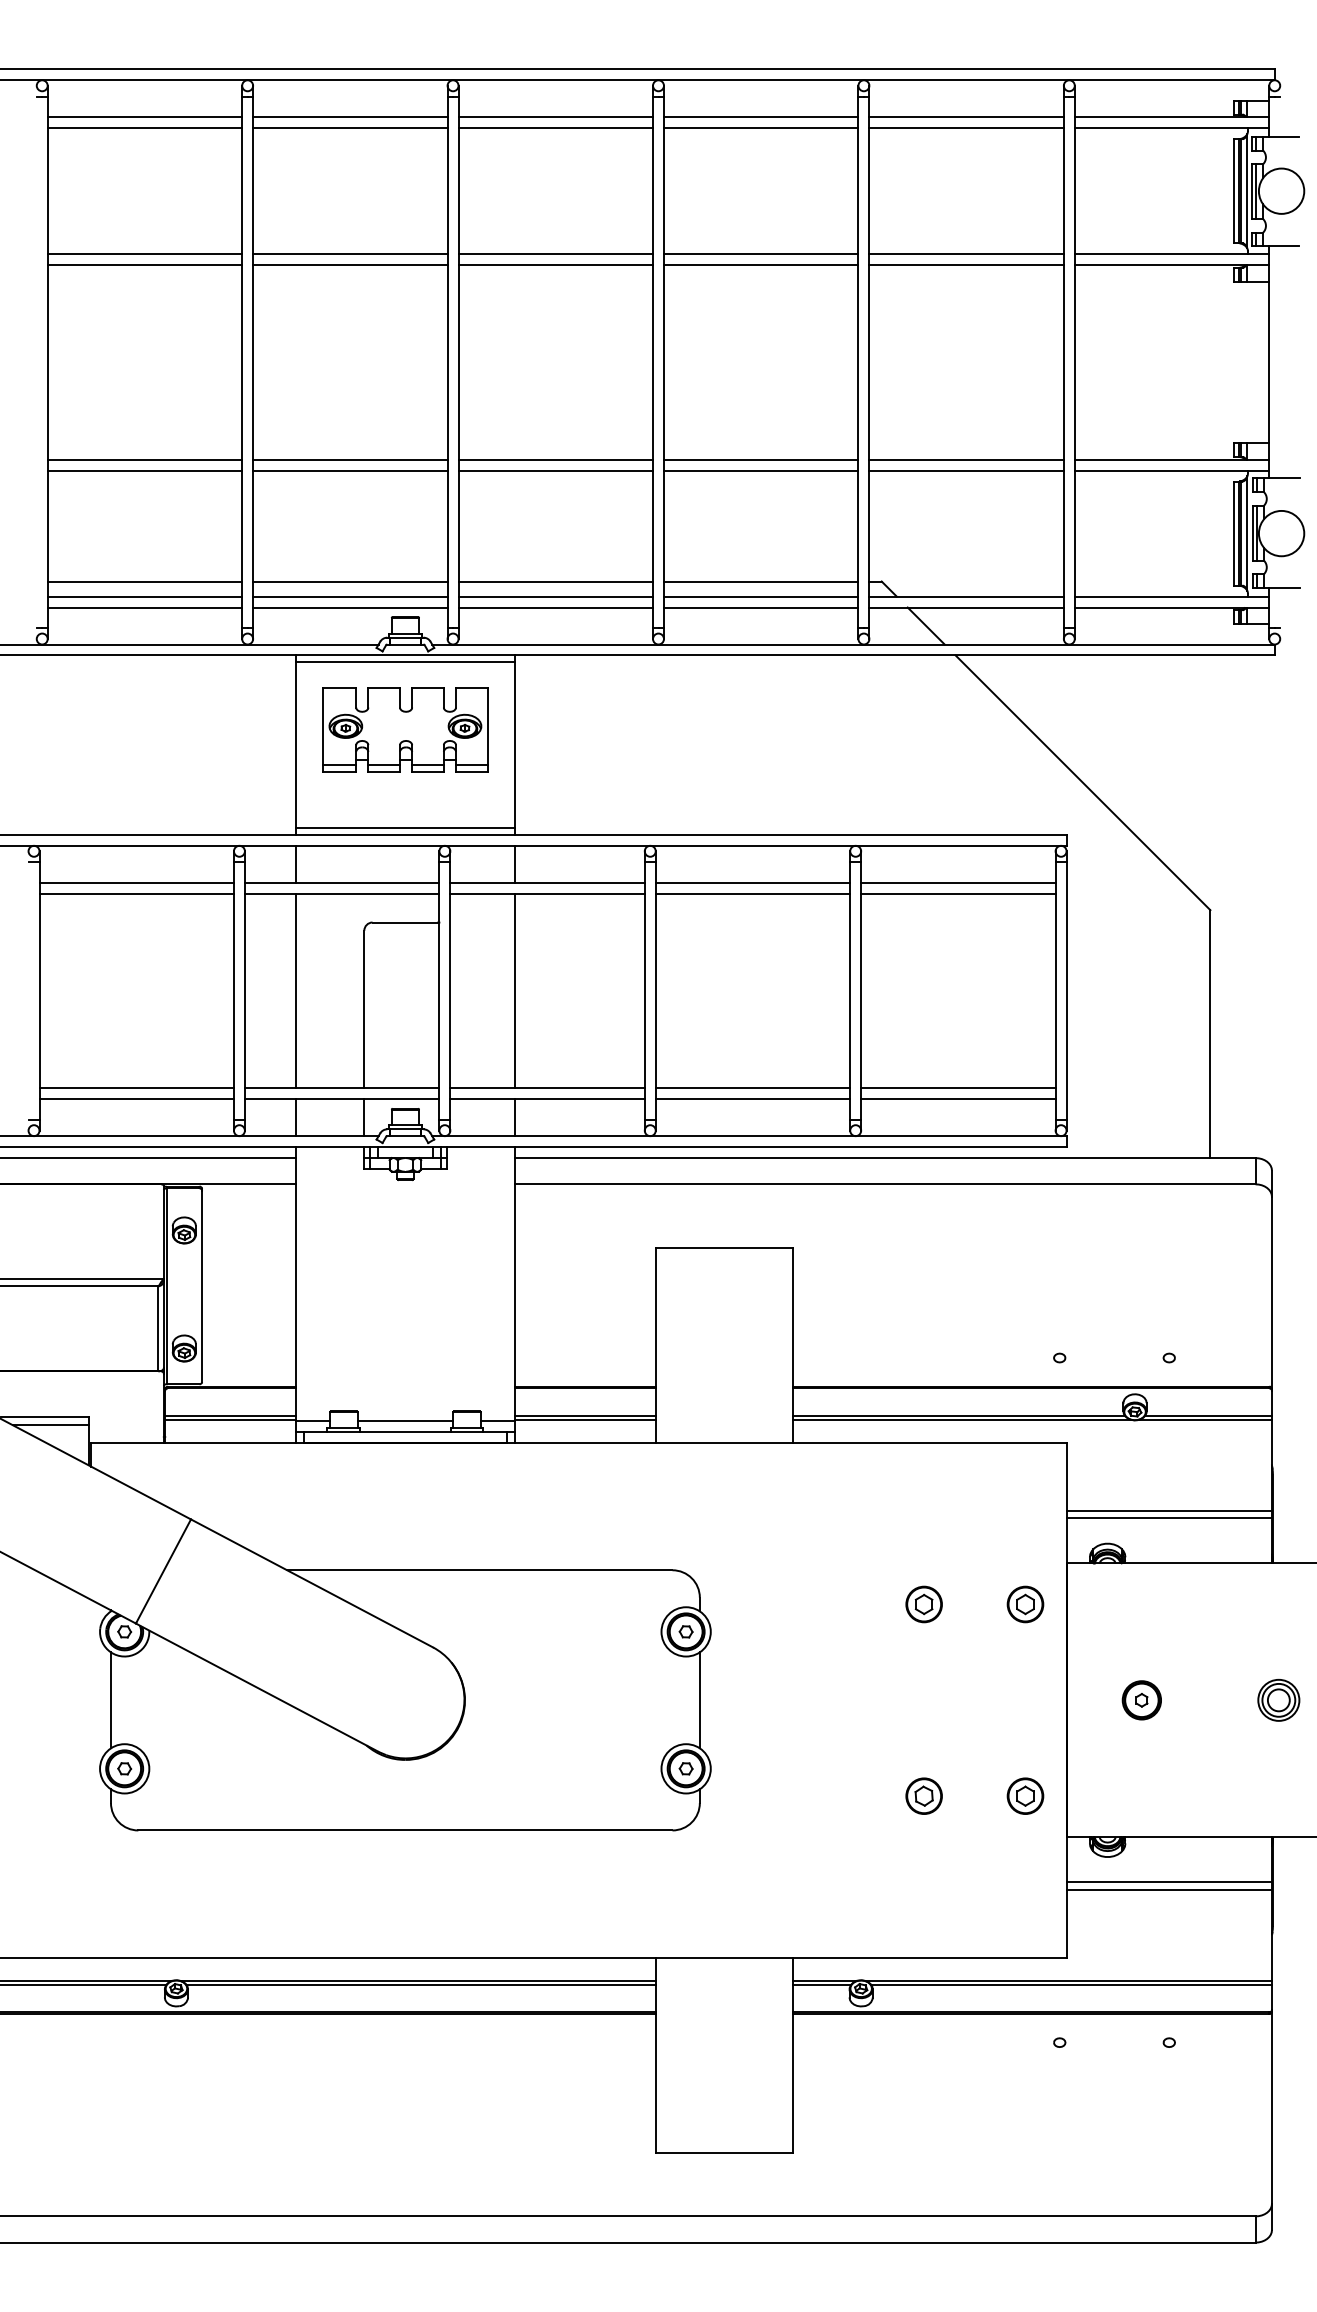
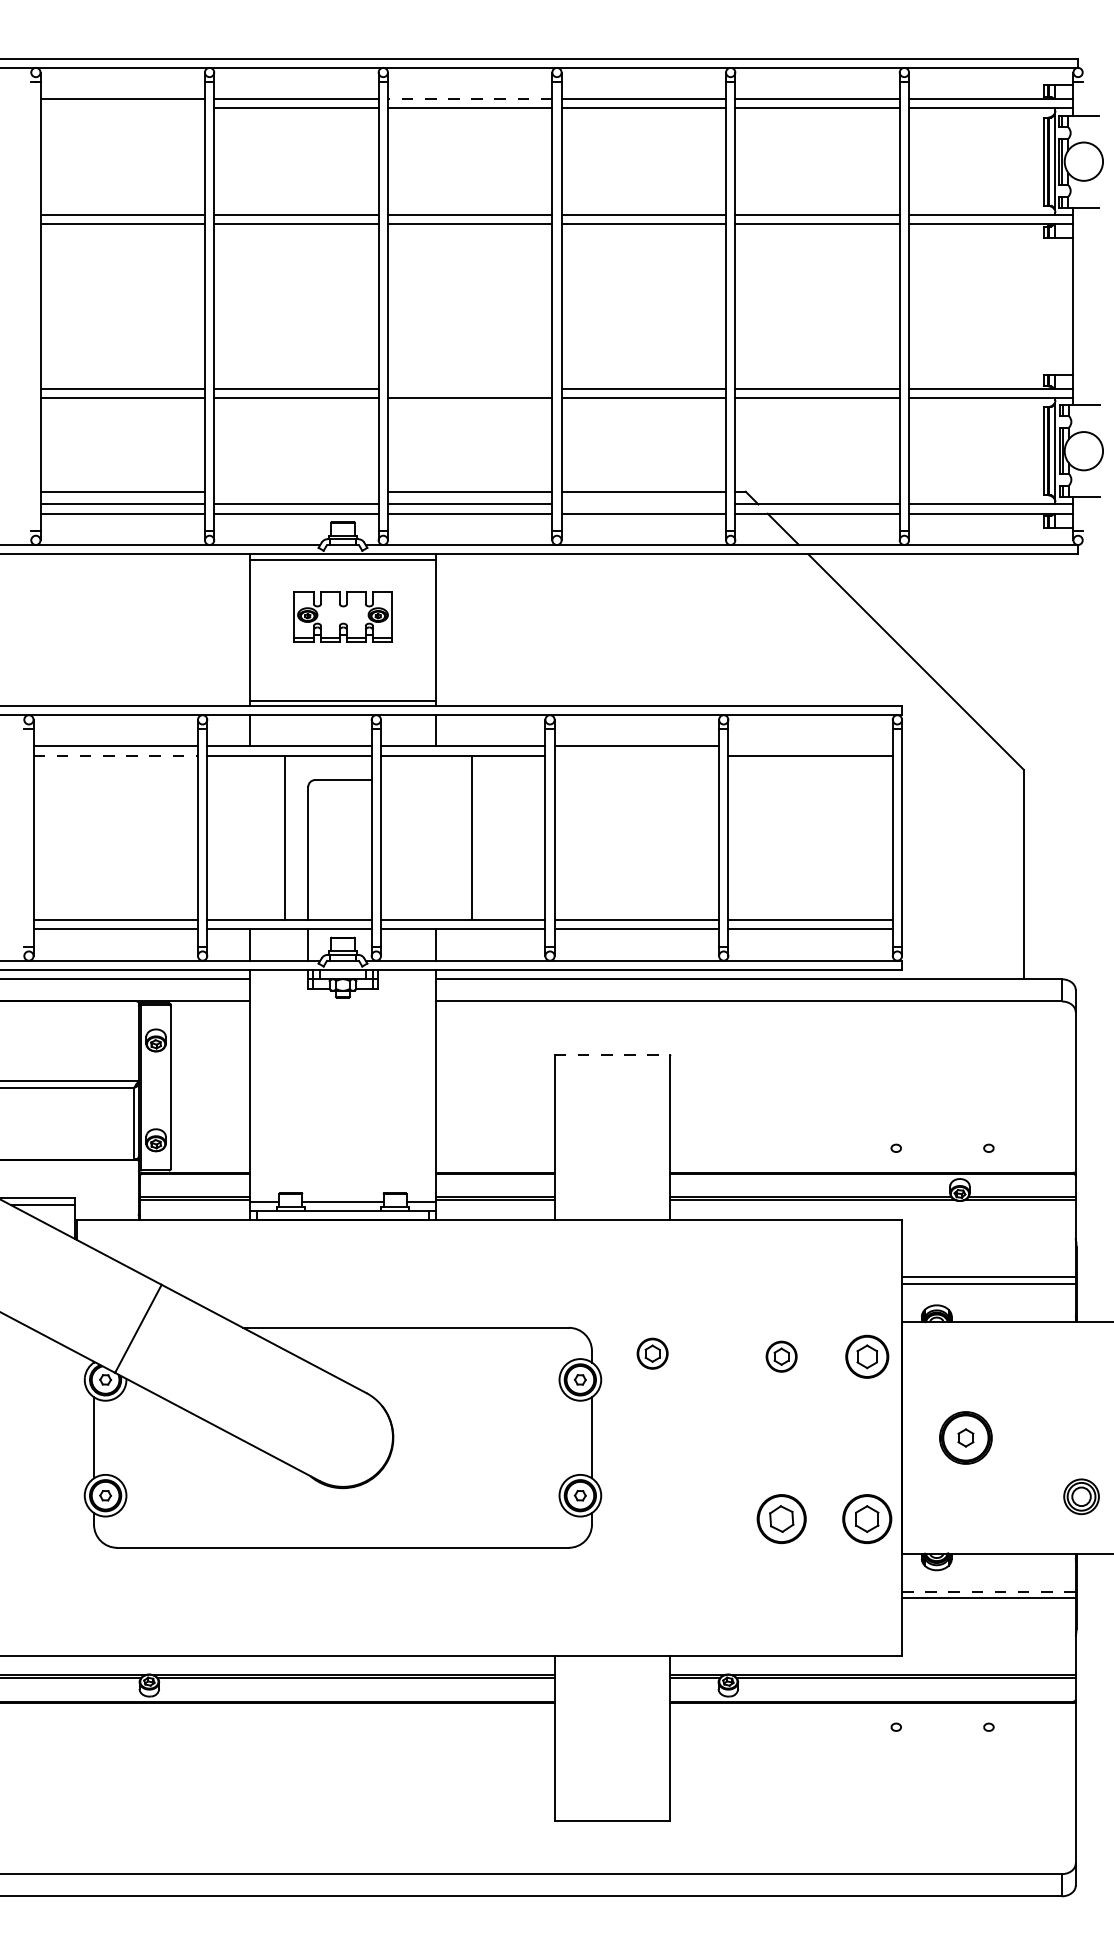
line: (555, 117) -> (469, 99), solid -> dashed
line: (144, 128) -> (122, 108), removed
line: (555, 459) -> (469, 388), removed
line: (350, 581) -> (296, 491), removed
line: (760, 596) -> (643, 504), removed
part: (404, 729) -> (342, 616), size x0.7
line: (958, 882) -> (810, 746), removed
line: (137, 893) -> (116, 755), solid -> dashed
line: (752, 893) -> (636, 755), removed
line: (296, 990) -> (285, 837), moved
line: (514, 990) -> (471, 837), moved
line: (724, 1247) -> (612, 1054), solid -> dashed
part: (771, 1600) -> (652, 1353), added
part: (1025, 1604) -> (867, 1356), size x1.4
part: (1141, 1699) -> (965, 1437), size x1.6
part: (1278, 1699) -> (1081, 1496), moved
part: (923, 1795) -> (781, 1518), size x1.6
part: (1025, 1795) -> (867, 1518), size x1.6
line: (1168, 1882) -> (988, 1591), solid -> dashed

